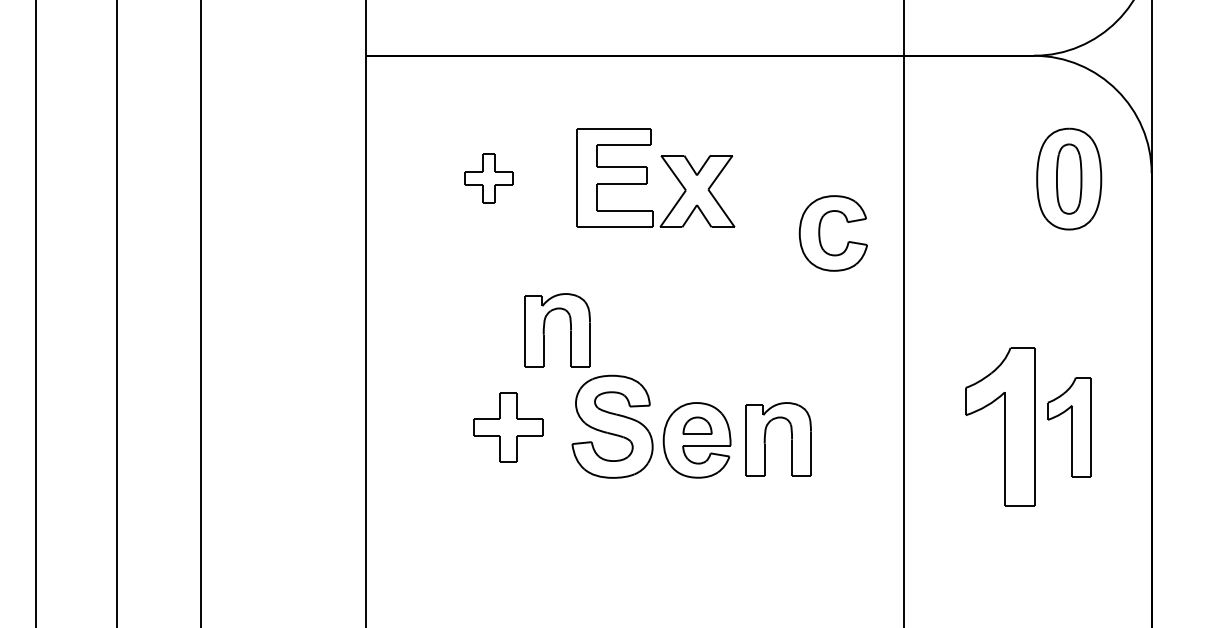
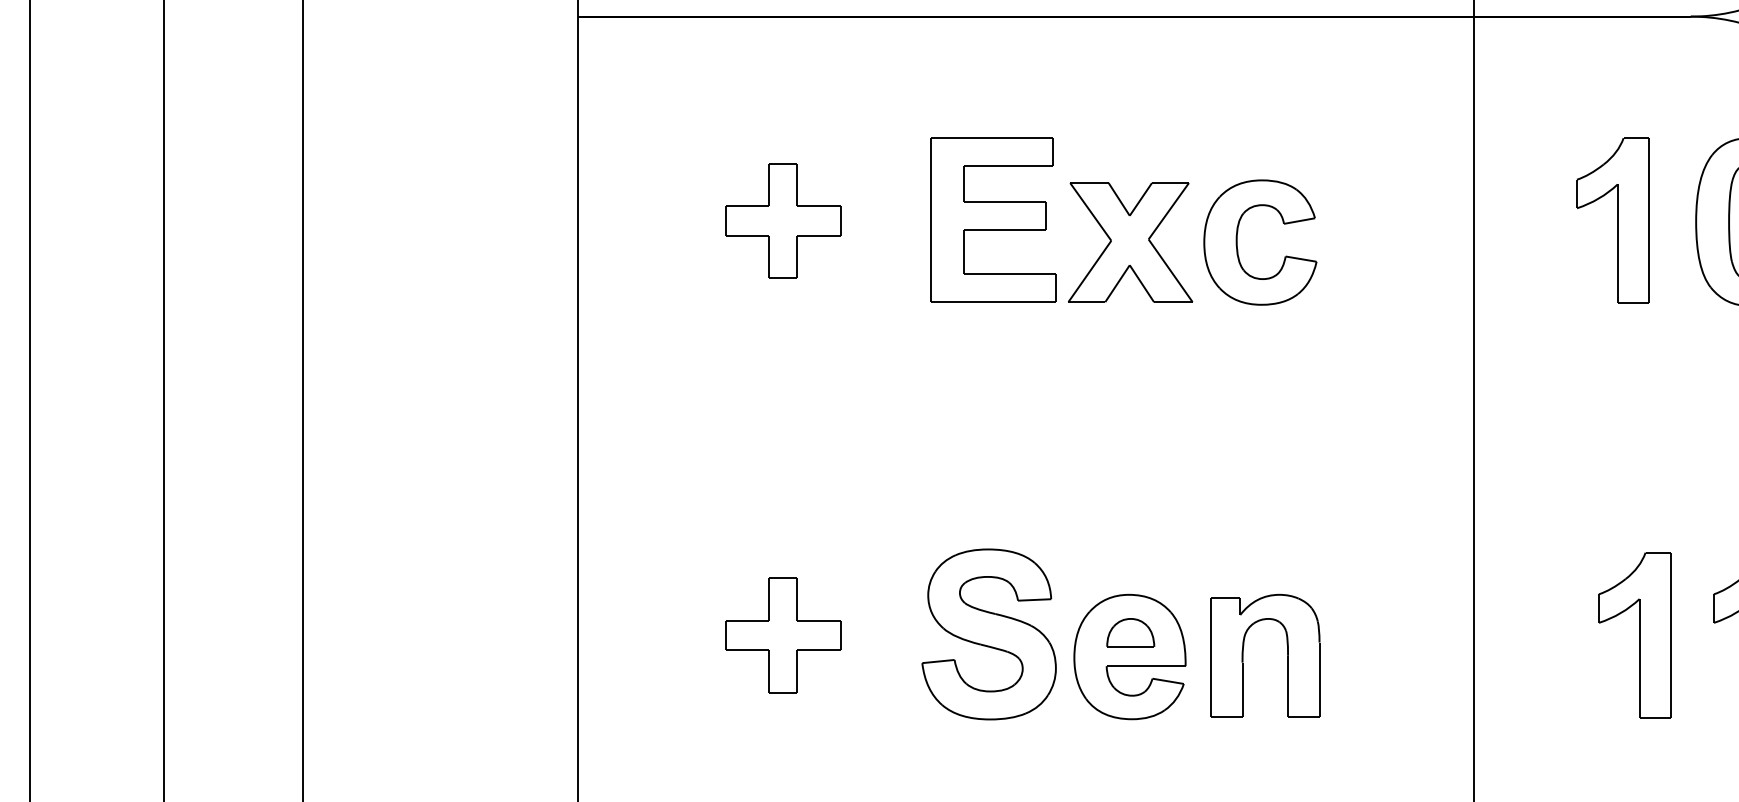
part: (488, 178) -> (782, 220), size x1.43
part: (987, 178) -> (1613, 220), added
part: (820, 233) -> (1238, 242), moved
part: (544, 330) -> (875, 474), removed
part: (508, 427) -> (782, 635), moved
part: (1000, 427) -> (1635, 635), size x0.62

